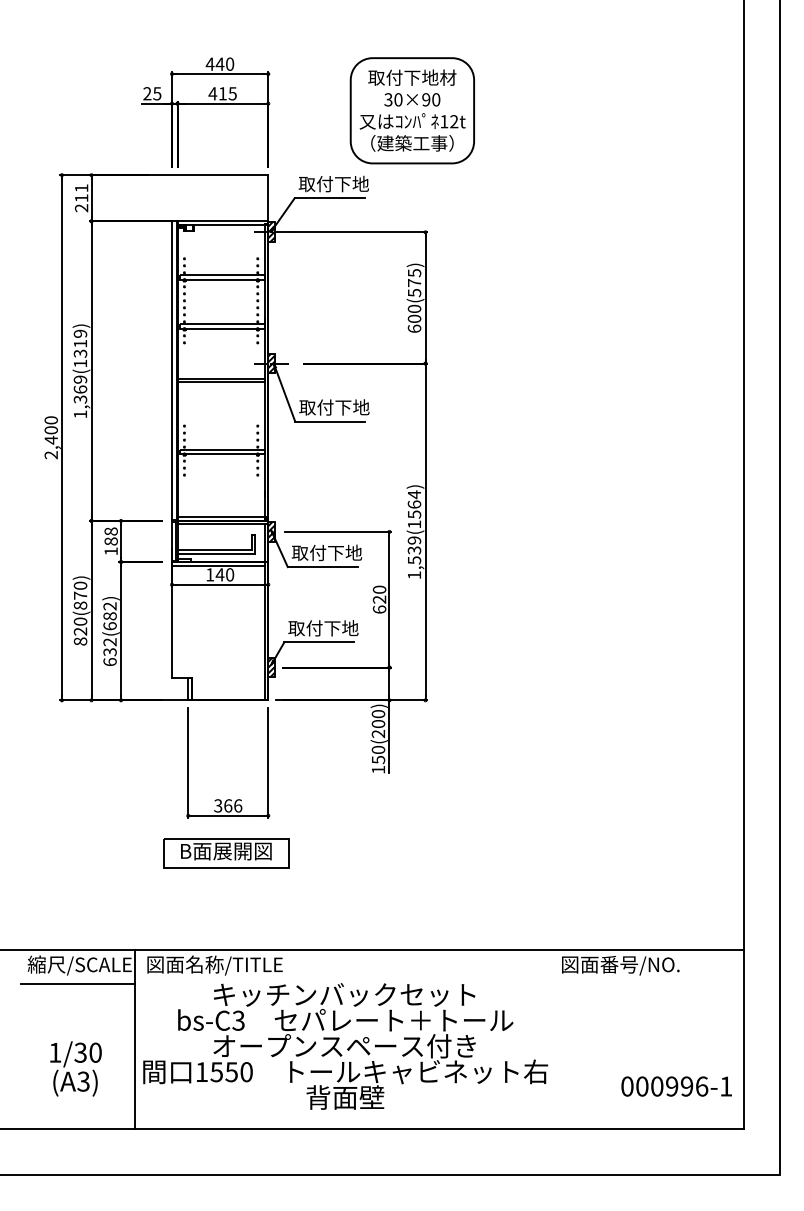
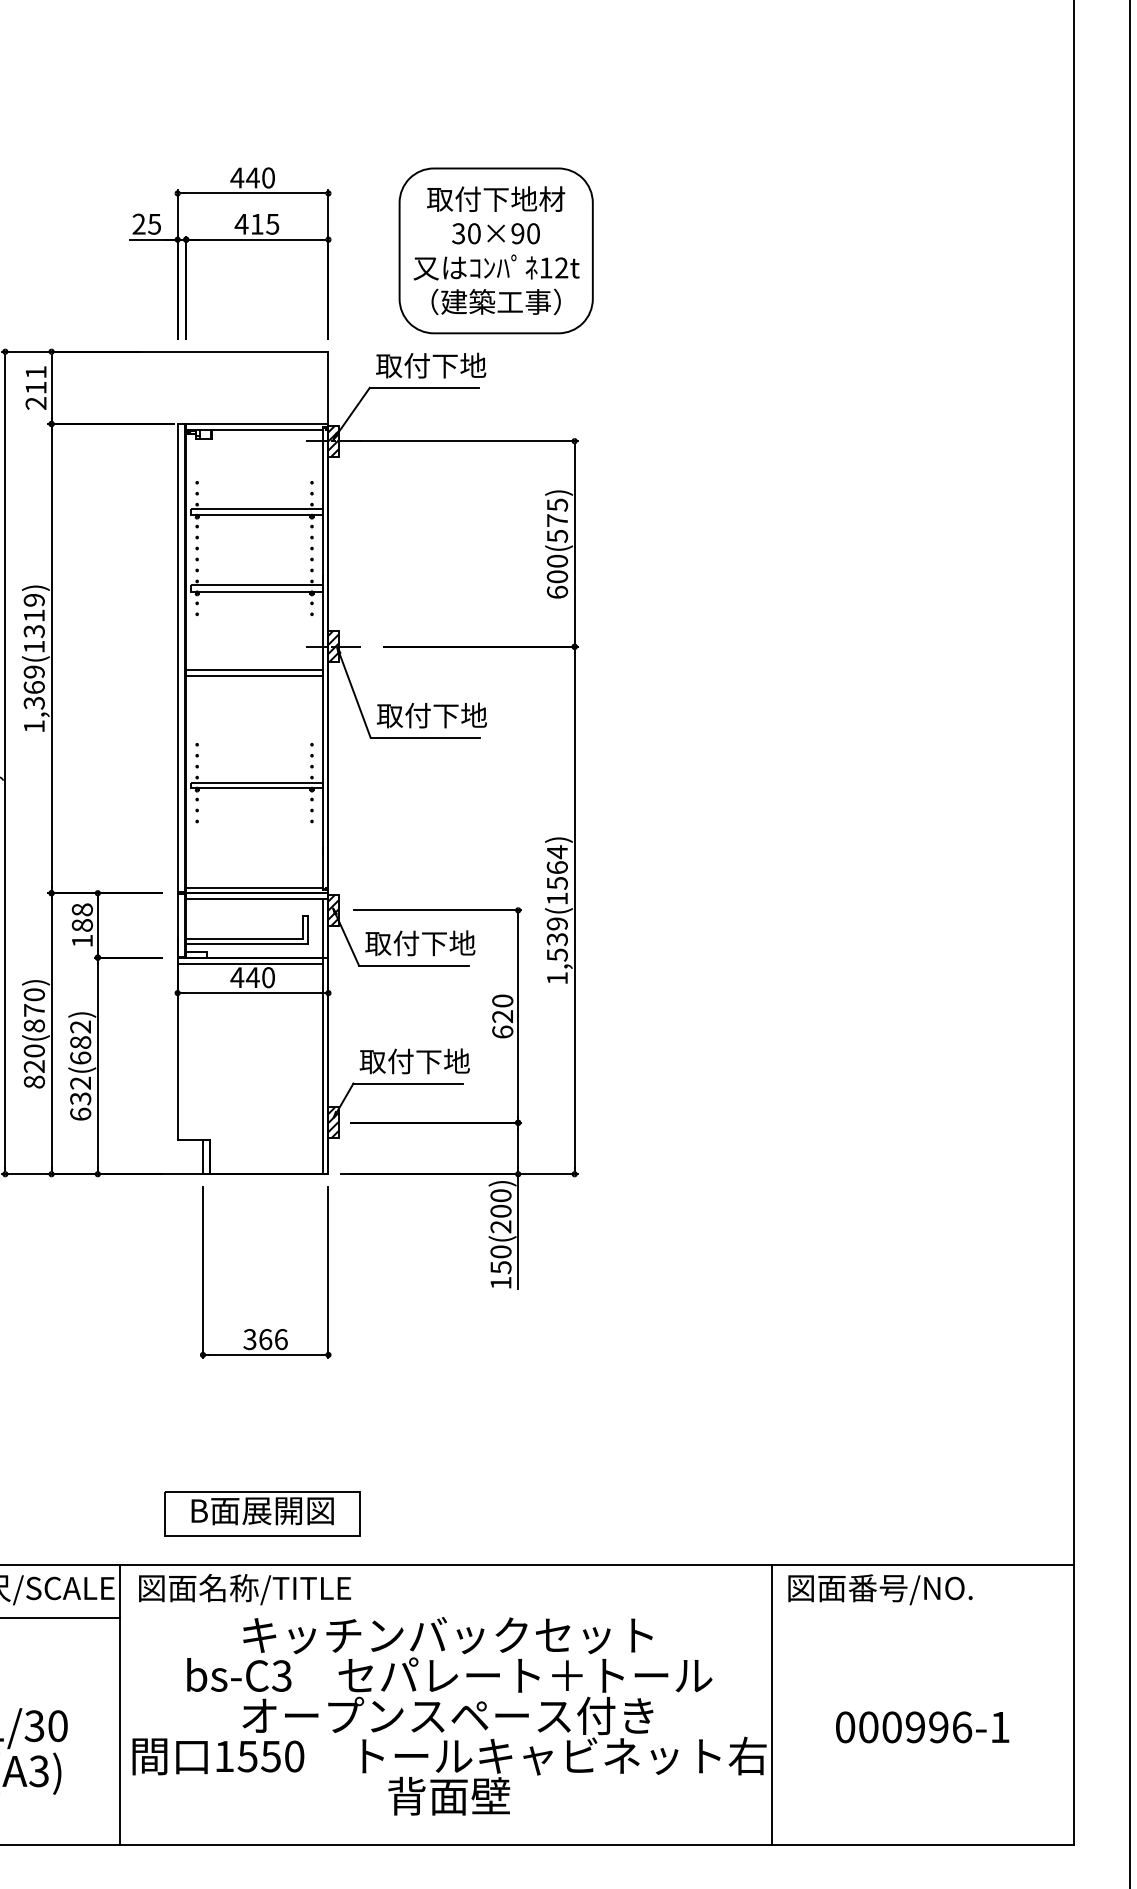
part: (411, 110) -> (494, 250), moved
text: (209, 574) -> (236, 977), 140 -> 440
part: (226, 853) -> (262, 1514), moved
line: (551, 1038) -> (771, 1703), added
text: (676, 1086) -> (922, 1727), moved

